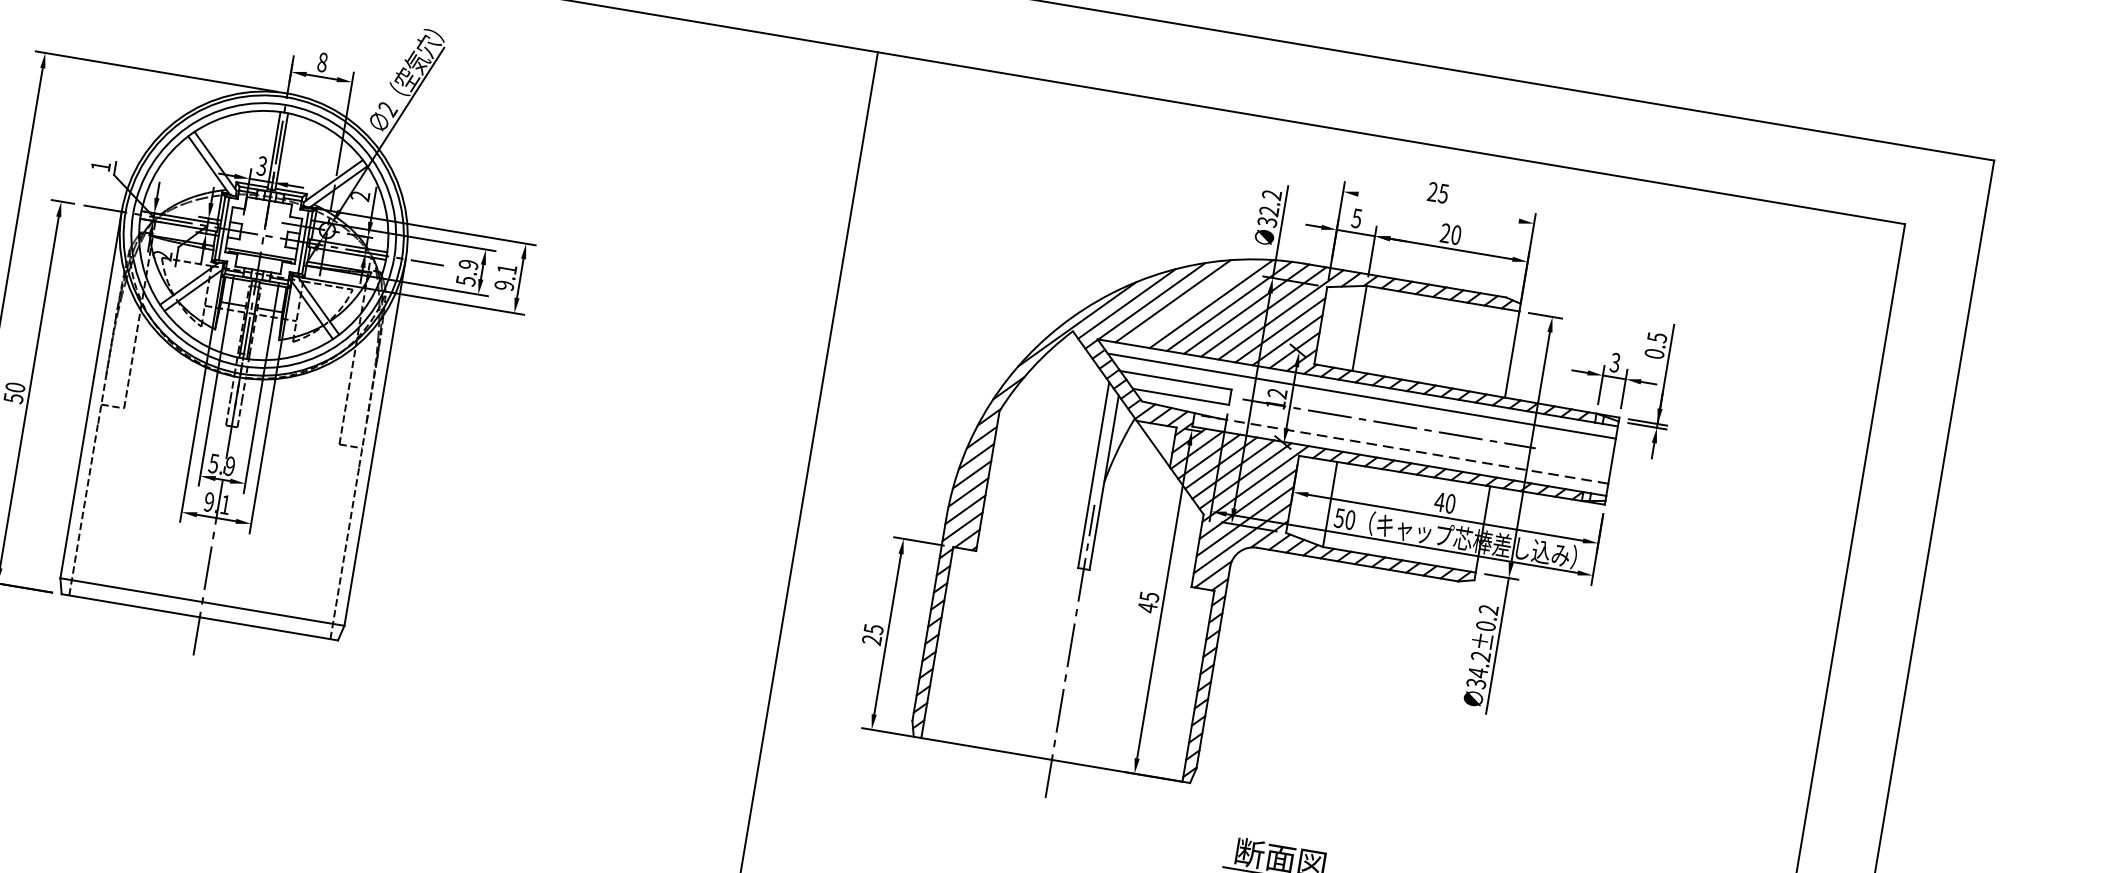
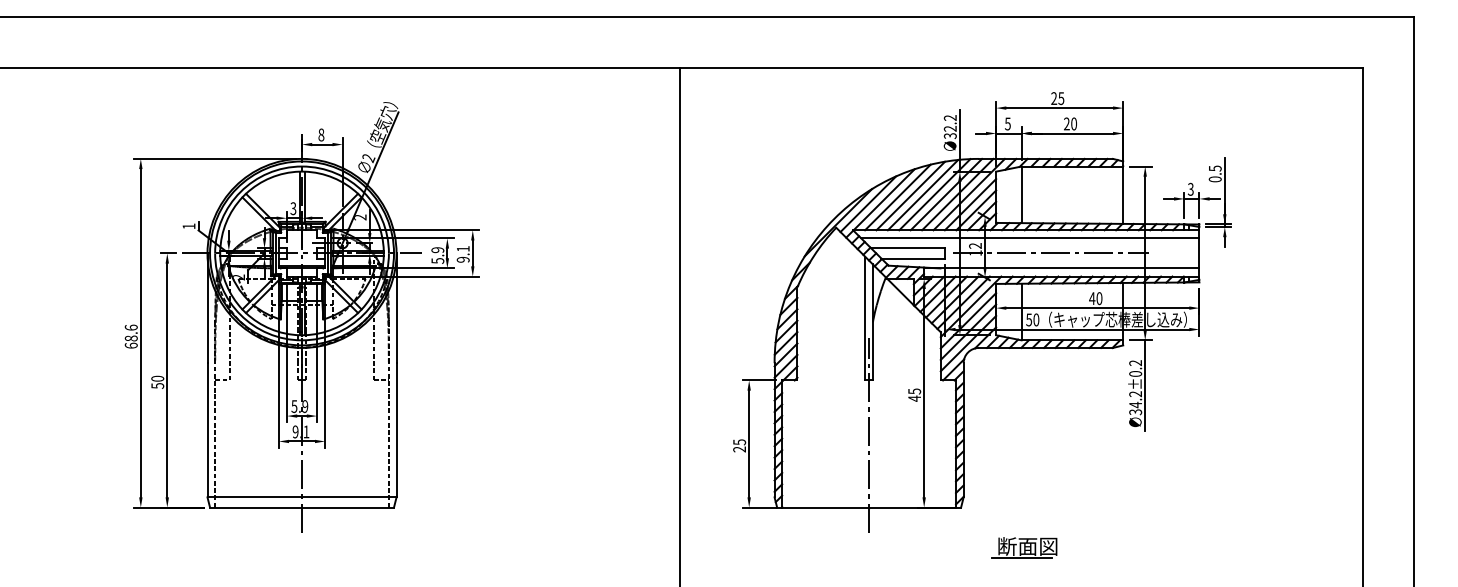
line: (1438, 208) -> (1059, 108), added
line: (1192, 301) -> (910, 195), added
line: (1401, 449) -> (1061, 268), dashed -> solid

